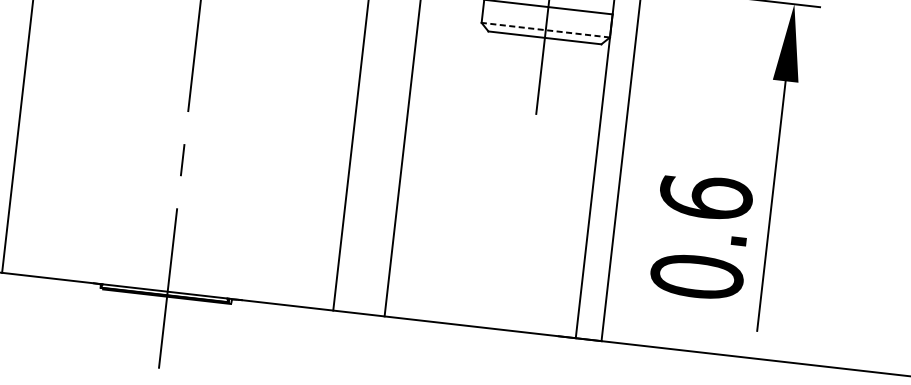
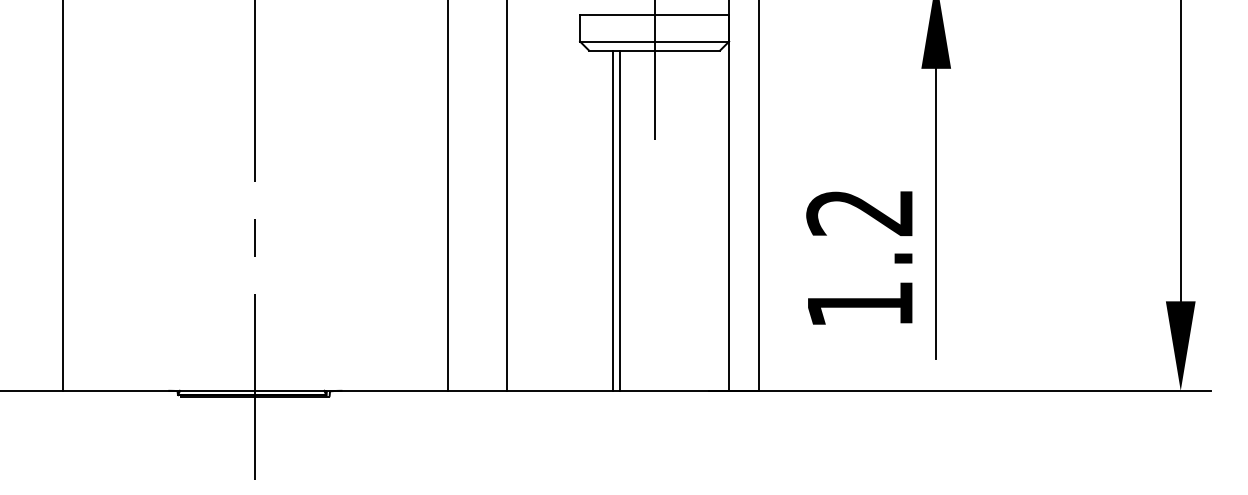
line: (545, 30) -> (654, 41), dashed -> solid
line: (492, 180) -> (613, 220), added
line: (498, 180) -> (620, 220), added
text: (701, 236) -> (860, 257), 0.6 -> 1.2

